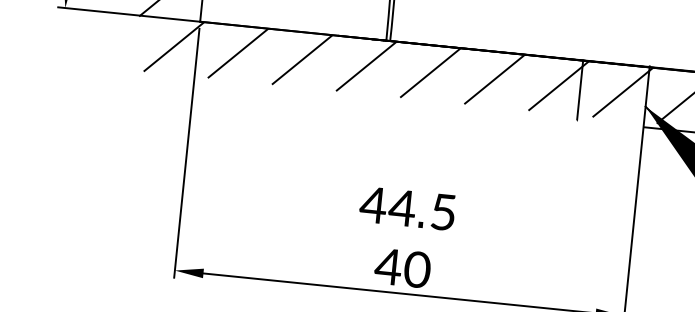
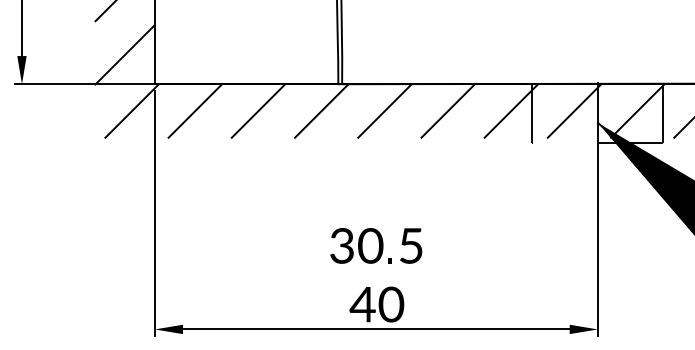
text: (387, 206) -> (355, 245), 44 -> 30

